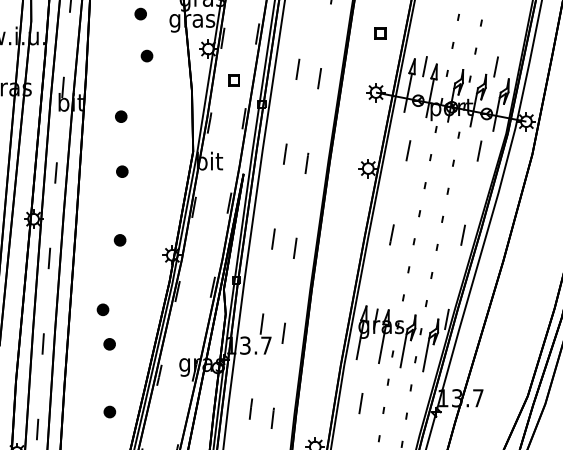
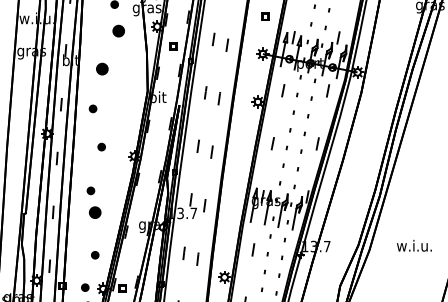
part: (146, 55) -> (118, 30), size x1.6
part: (121, 117) -> (102, 69), size x1.6
part: (121, 171) -> (92, 108), moved
part: (108, 344) -> (94, 212), size x1.6

